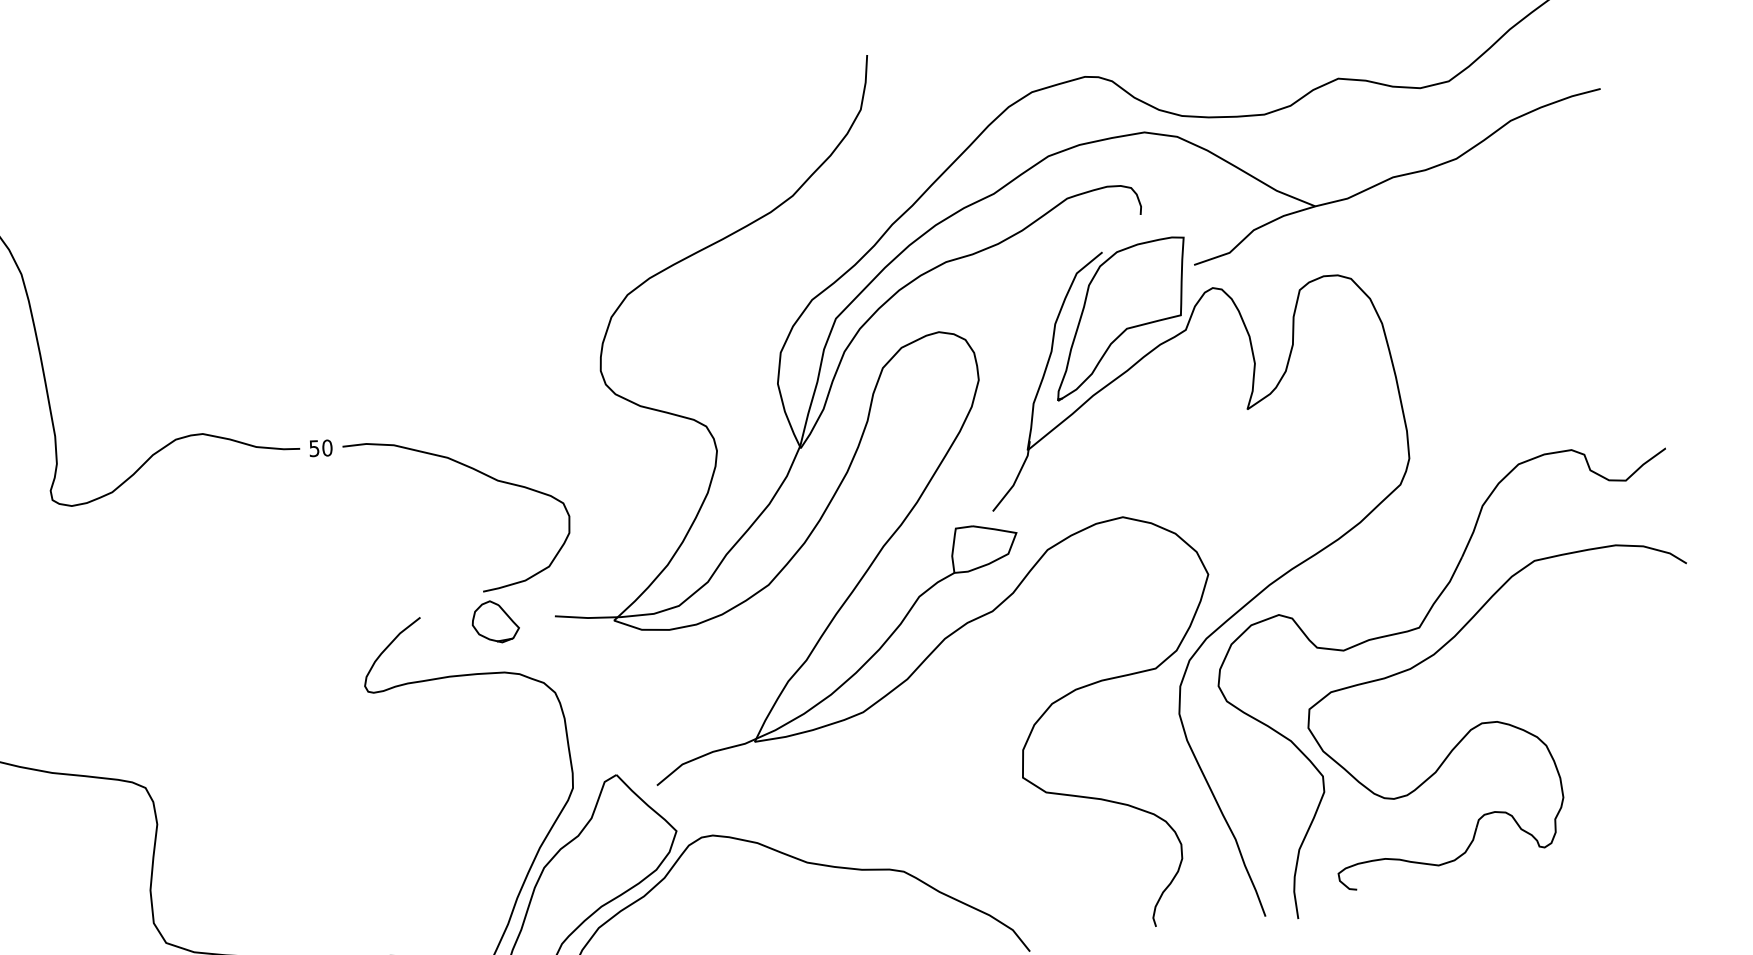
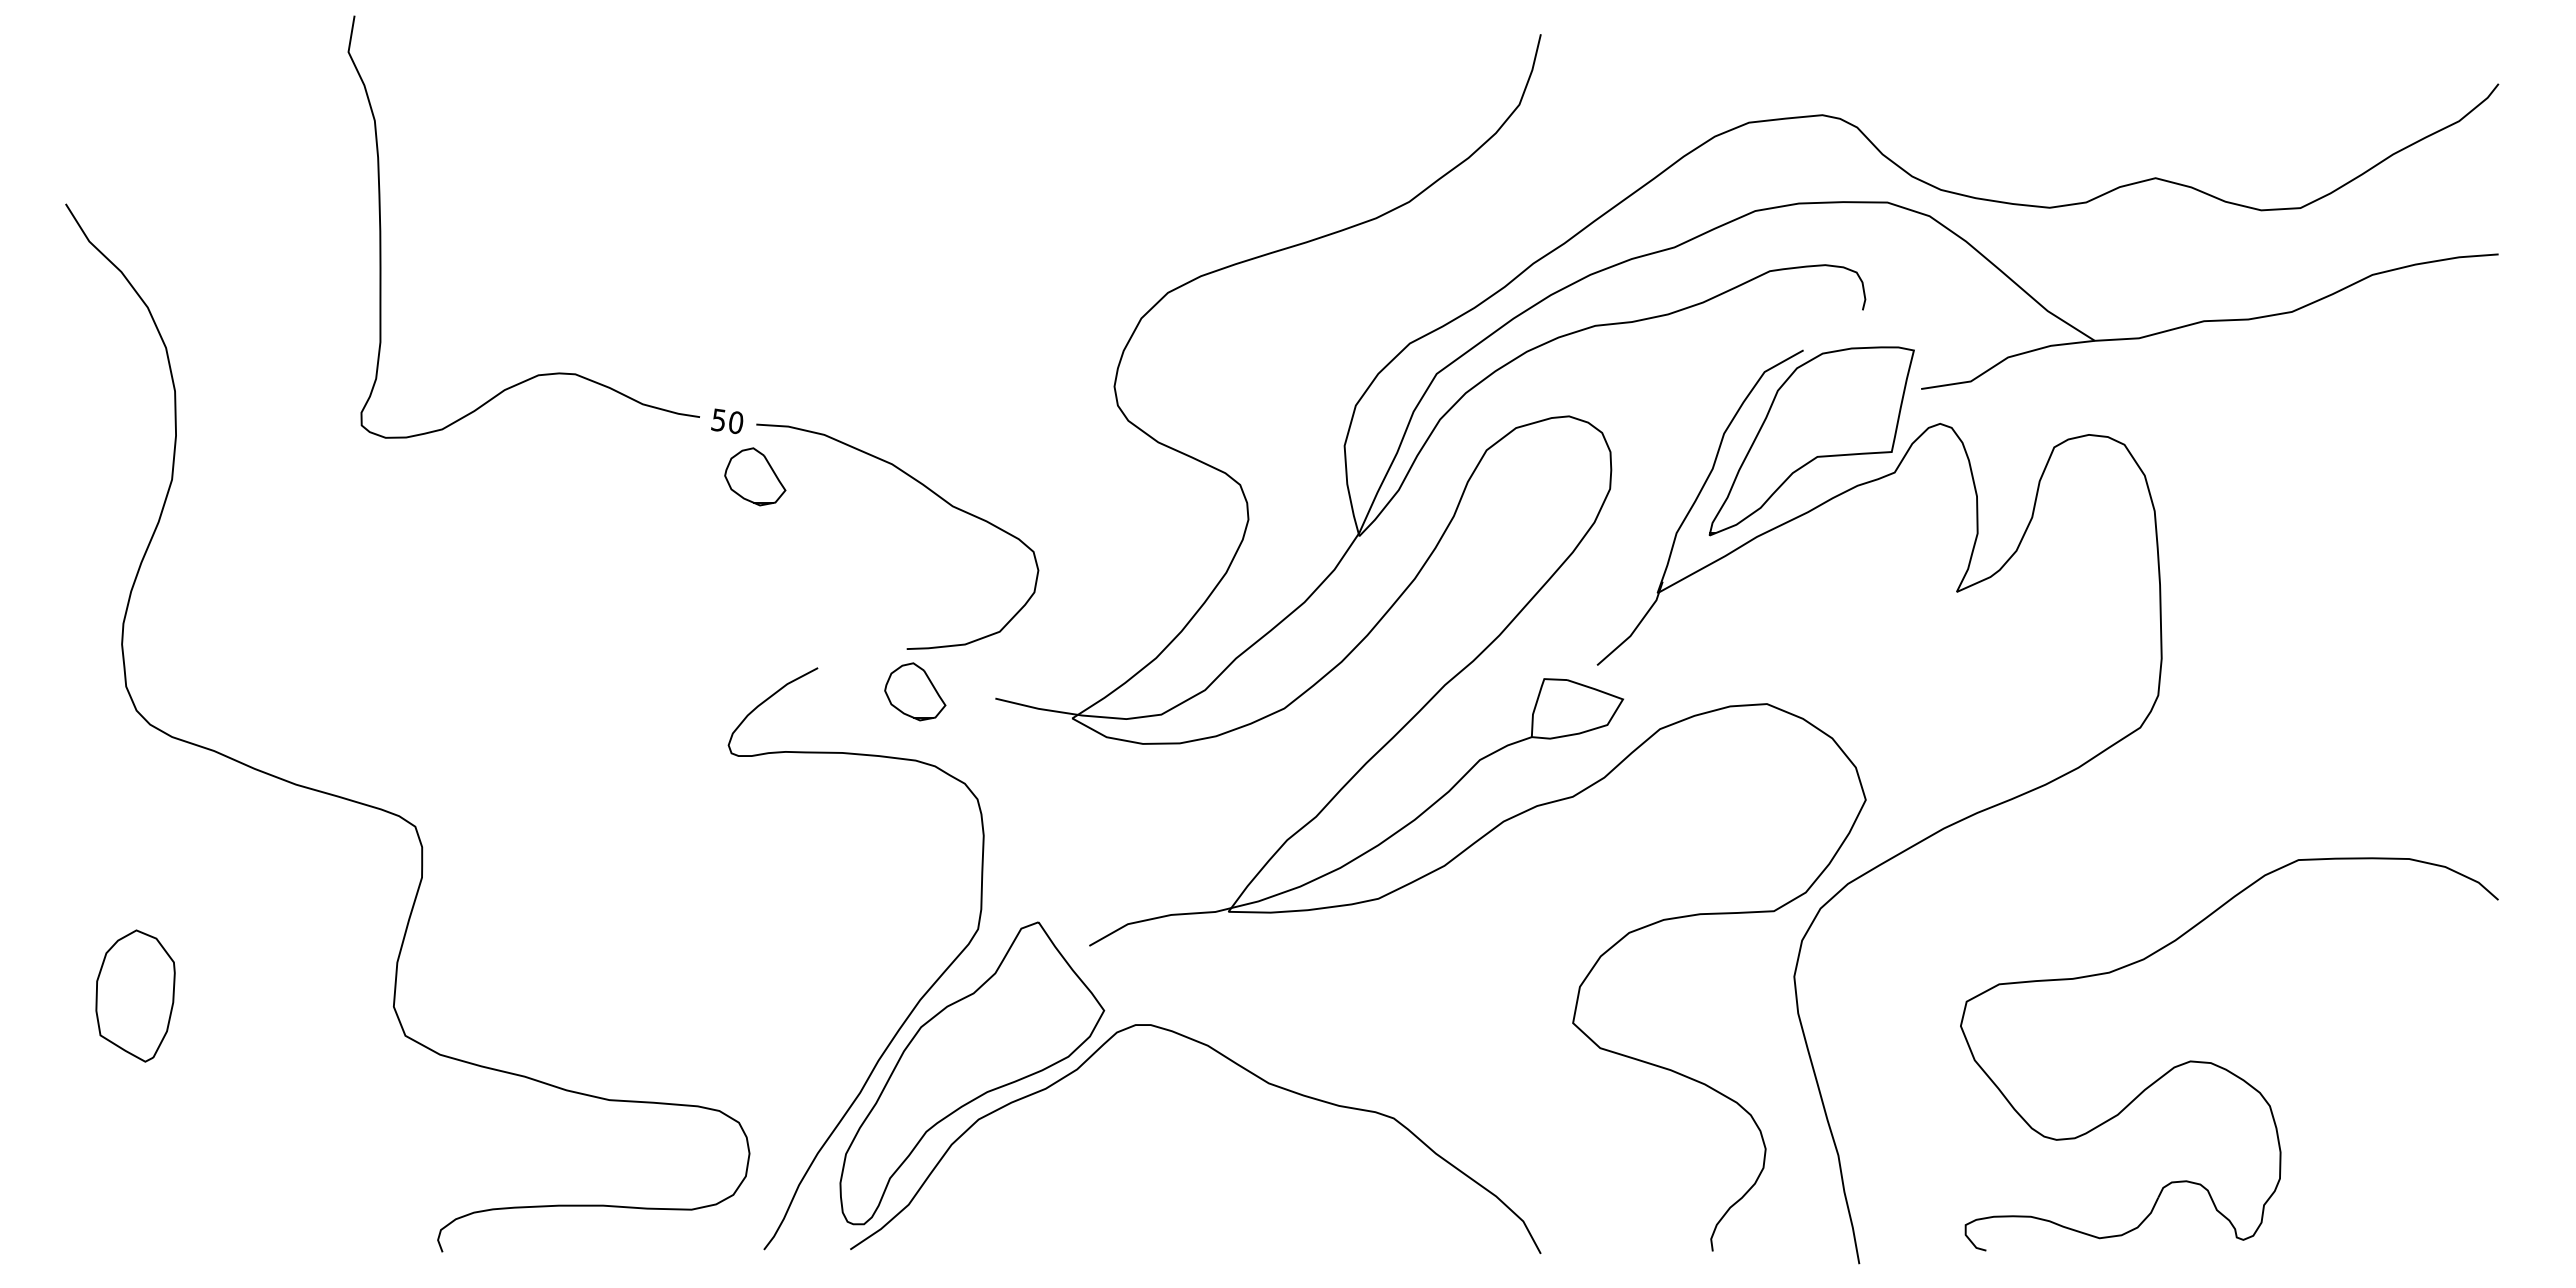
part: (348, 485) -> (755, 476), added
part: (1419, 628) -> (2131, 921), removed

